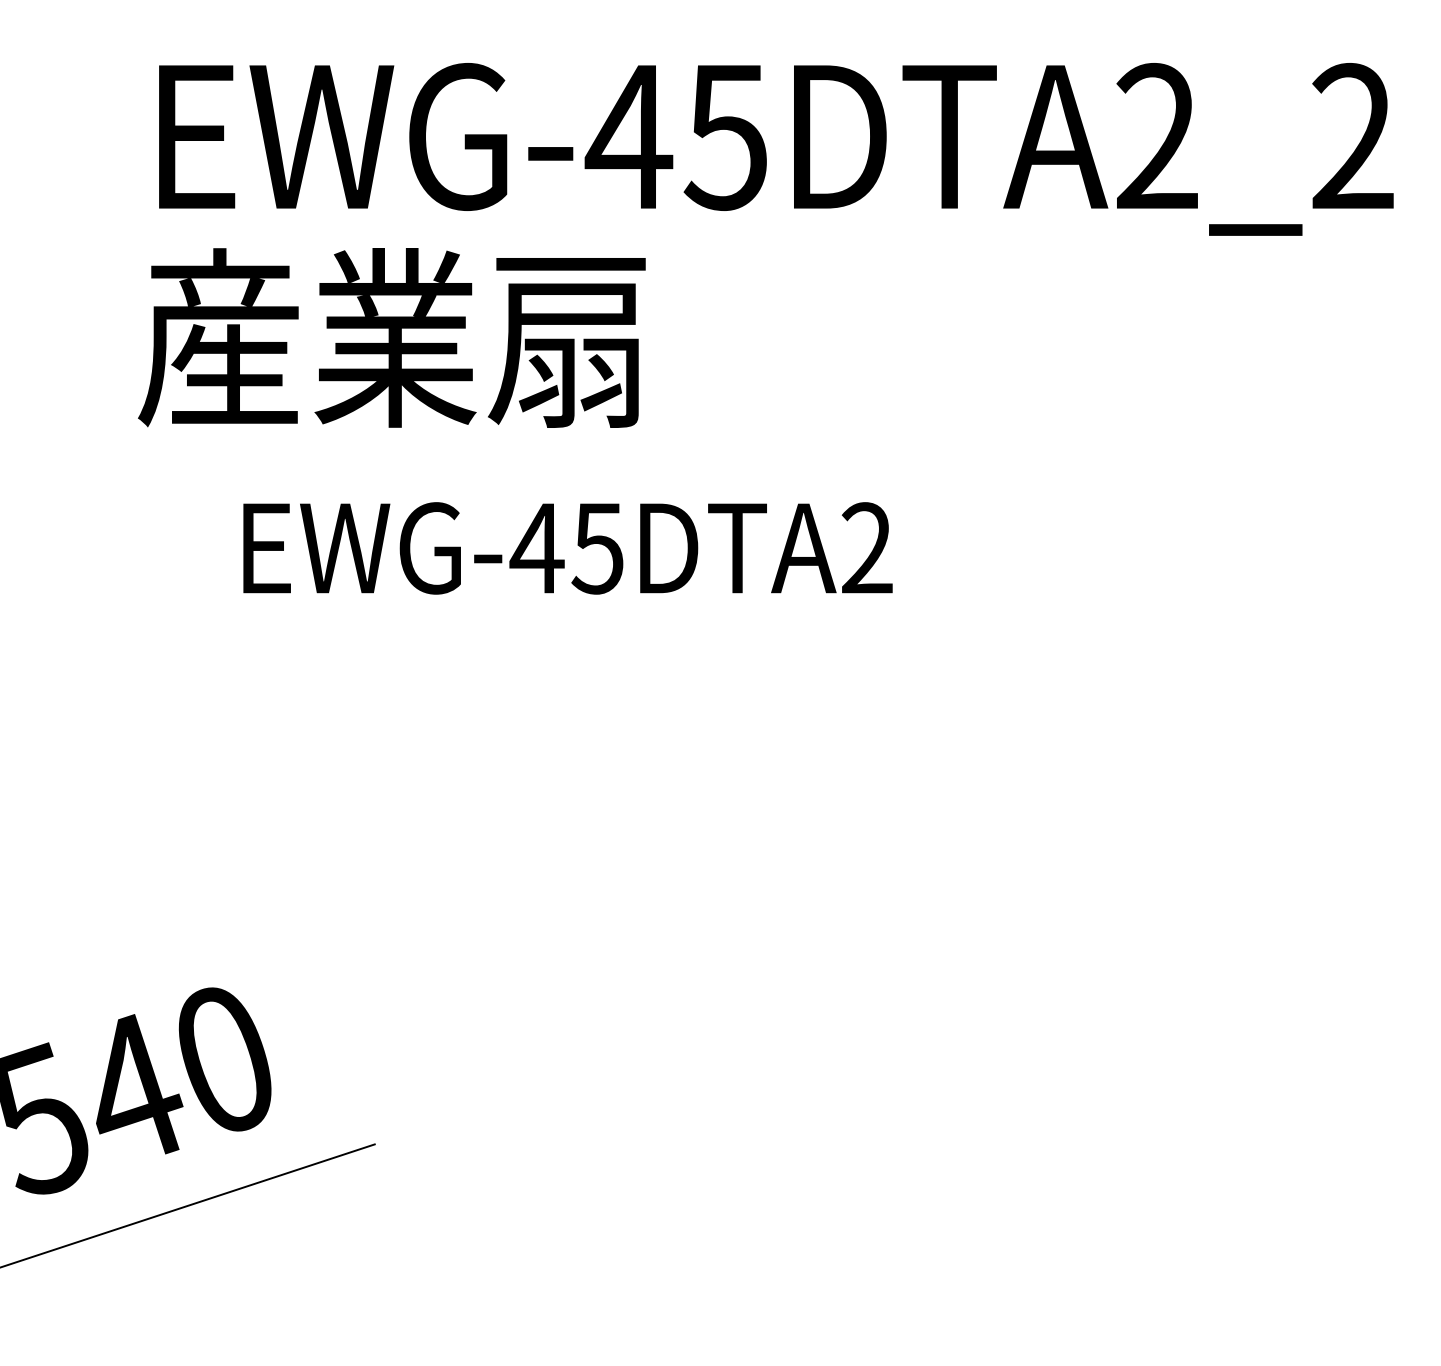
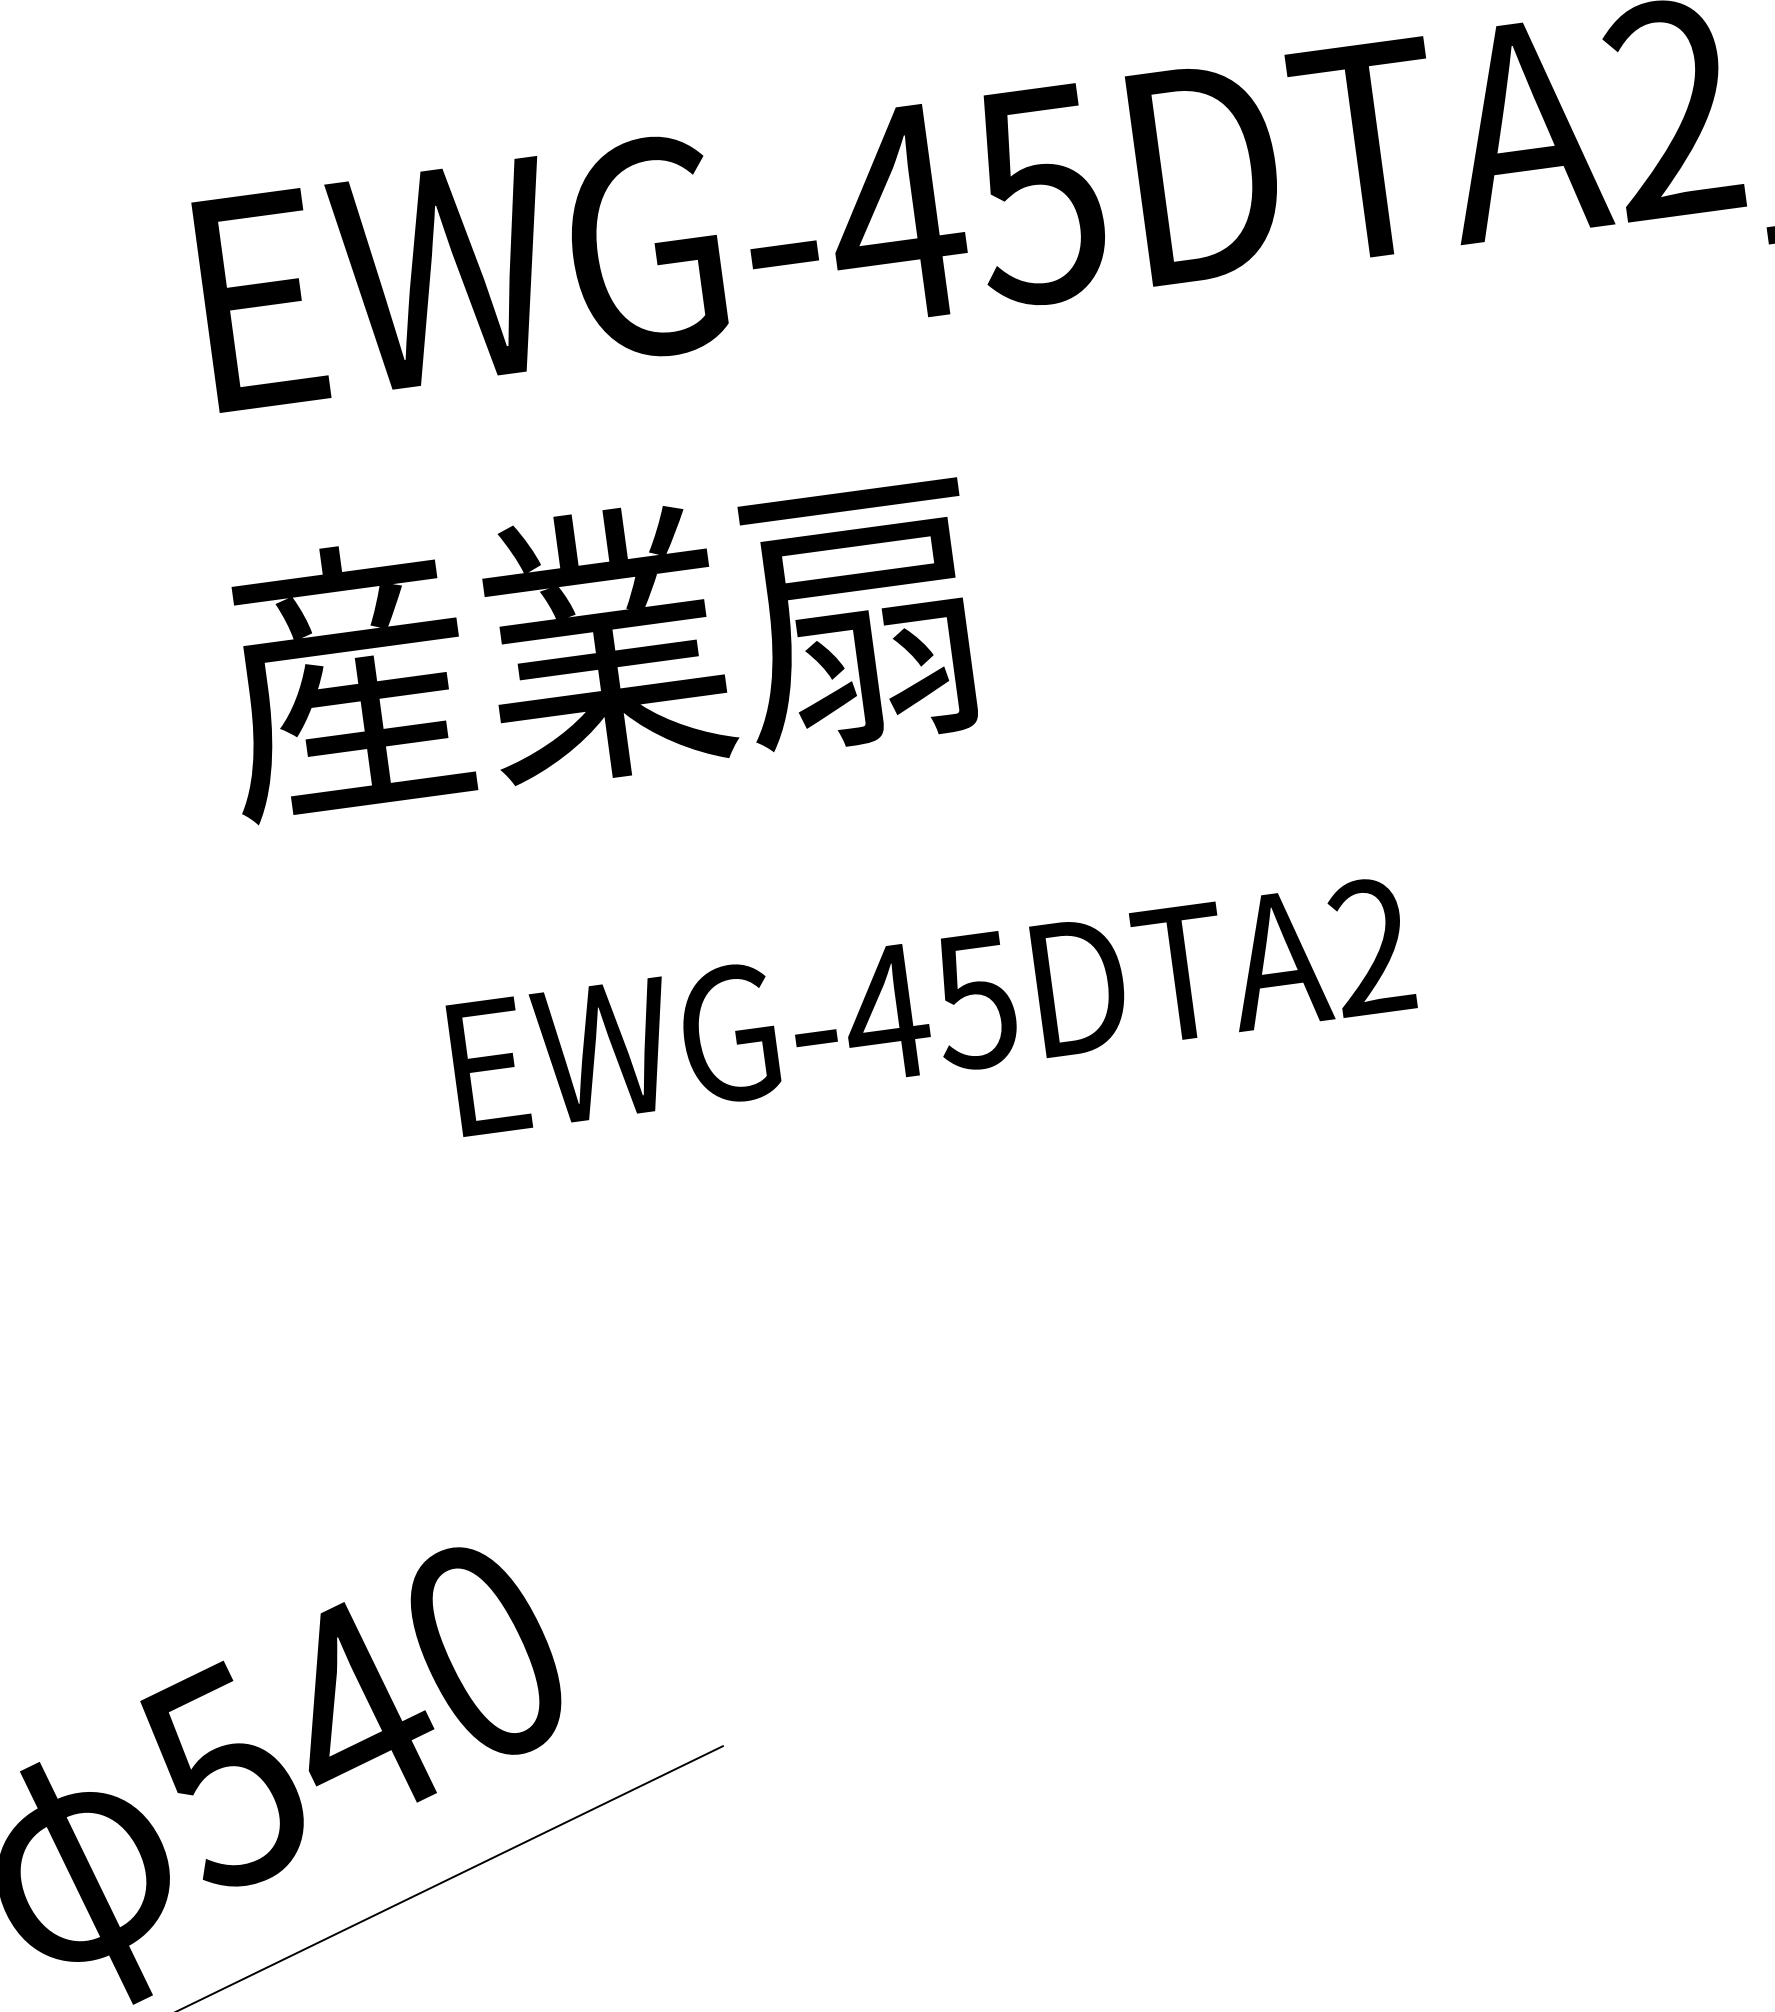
text: (391, 337) -> (599, 644), moved
text: (567, 548) -> (930, 1007), moved

